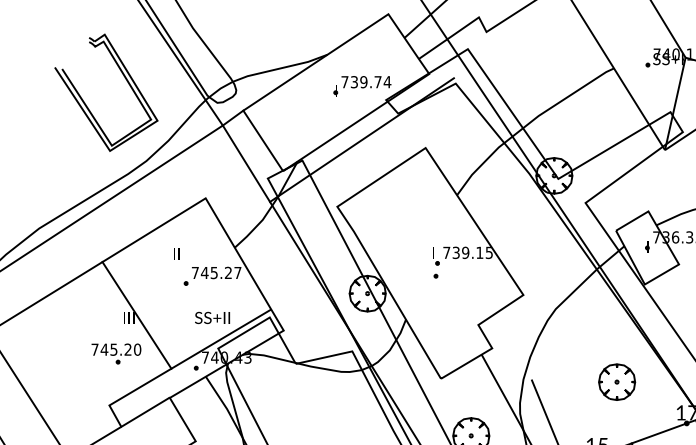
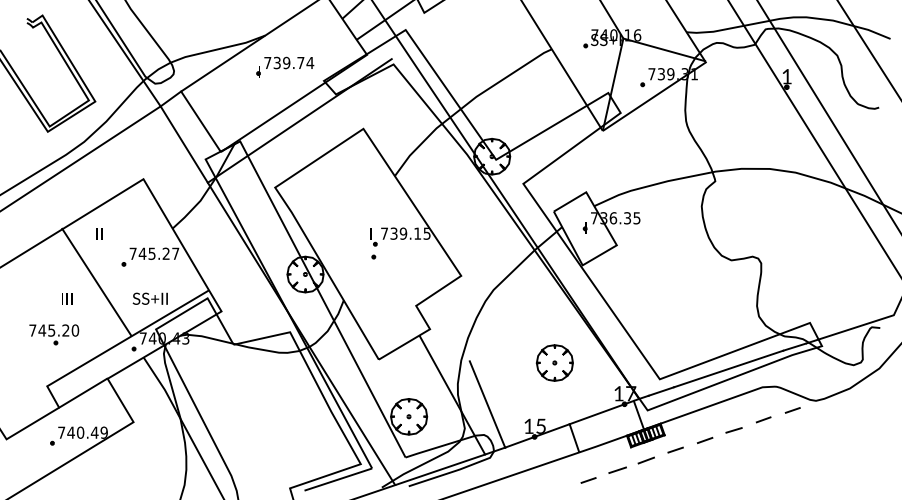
part: (362, 85) -> (285, 66), moved
text: (176, 252) -> (99, 233), moved
line: (136, 314) -> (96, 281), moved

